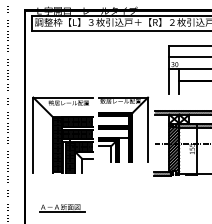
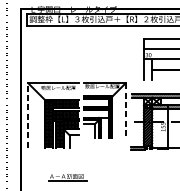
line: (148, 130) -> (126, 111), solid -> dashed
line: (33, 135) -> (28, 115), solid -> dashed
part: (62, 208) -> (68, 177), moved

